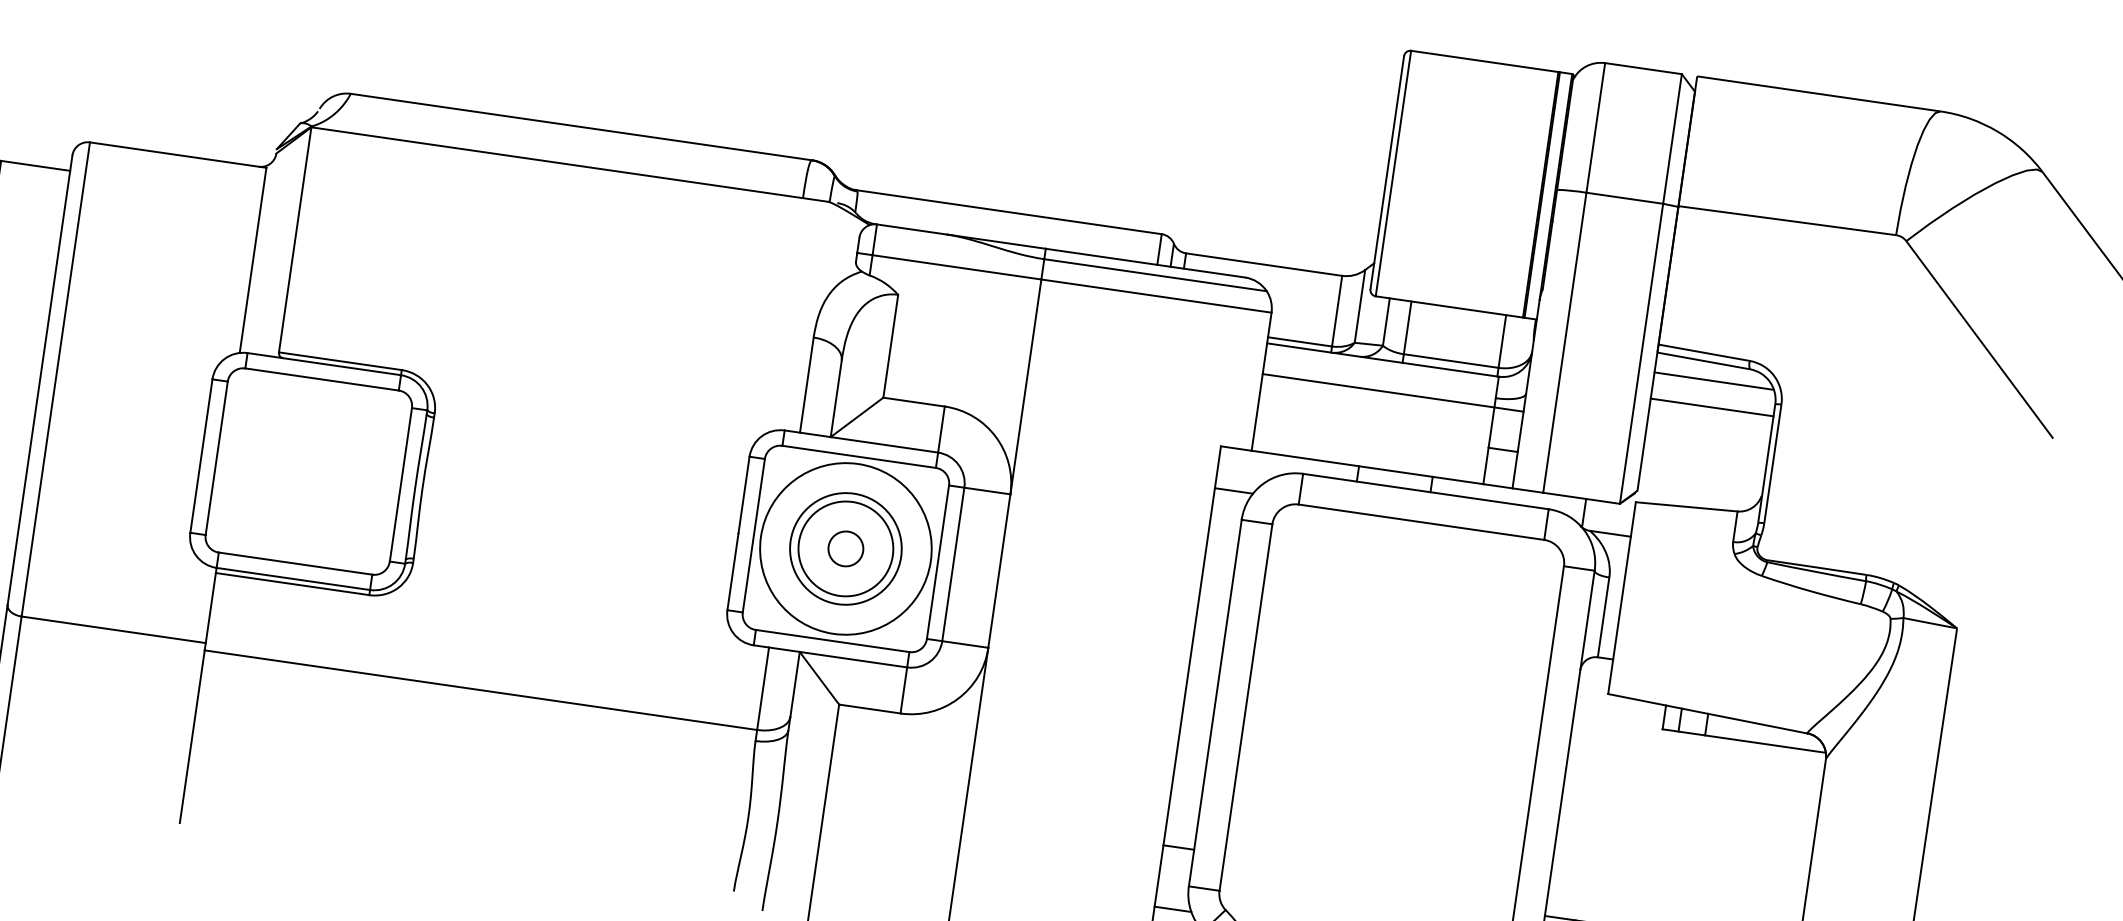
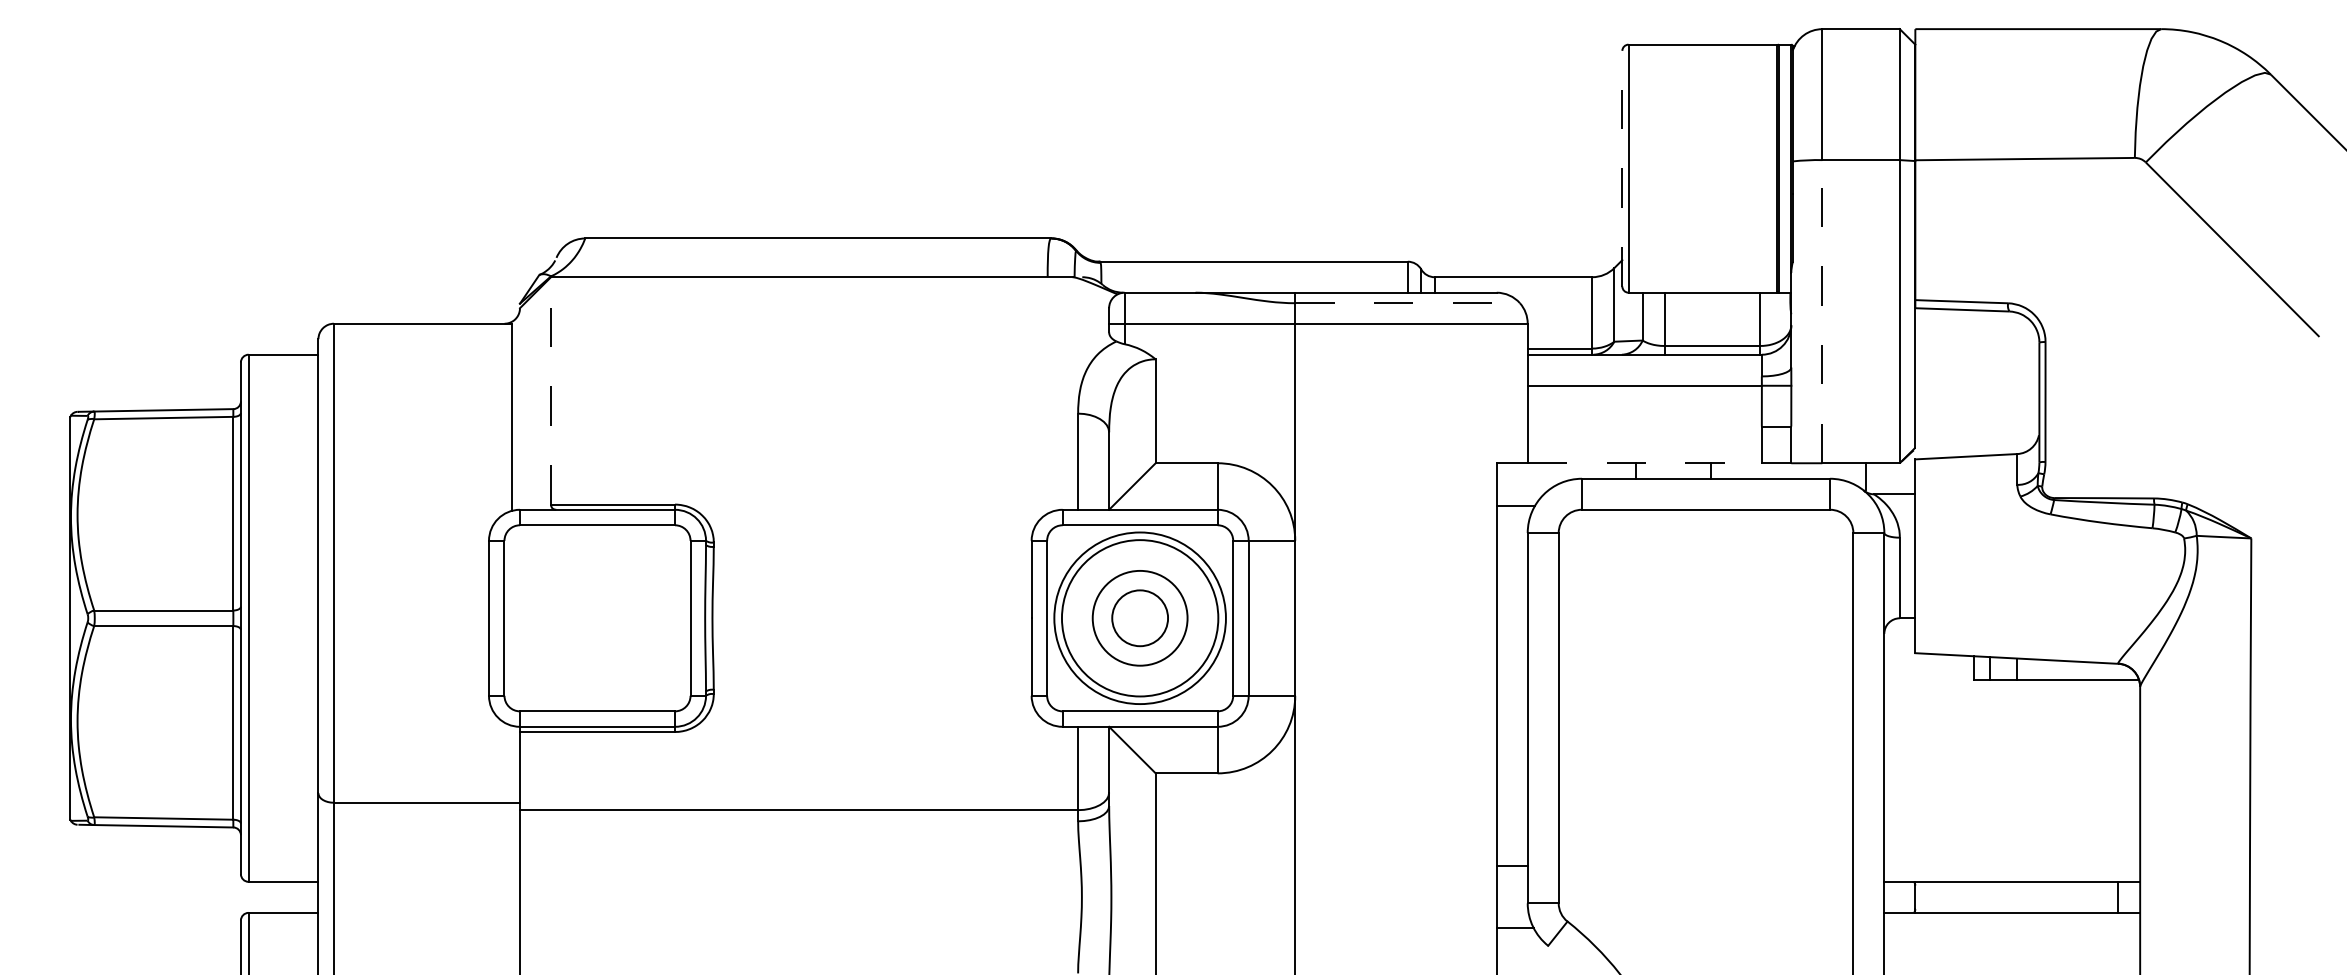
line: (1387, 172) -> (1622, 168), solid -> dashed
line: (294, 239) -> (550, 390), solid -> dashed
line: (1156, 275) -> (1408, 303), solid -> dashed
line: (1565, 342) -> (1822, 311), solid -> dashed
line: (1714, 381) -> (1975, 328), removed
line: (1712, 407) -> (1977, 354), removed
line: (1368, 467) -> (1645, 463), solid -> dashed
circle: (845, 548) -> (1139, 617), size x1.6
circle: (845, 549) -> (1139, 618), size x1.4

